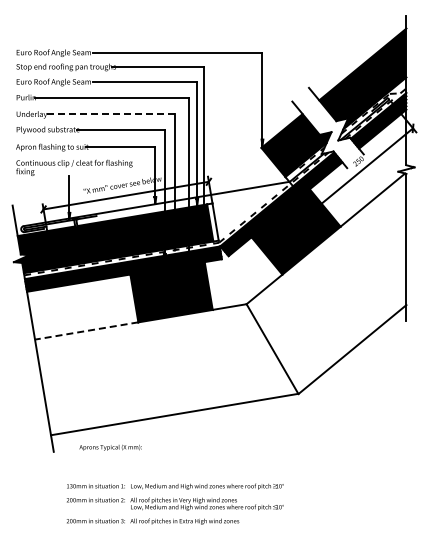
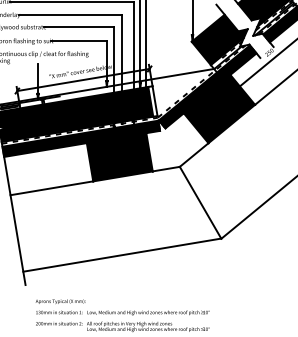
line: (110, 114) -> (70, 15), dashed -> solid
line: (86, 331) -> (51, 188), dashed -> solid
text: (110, 447) -> (60, 301), moved

